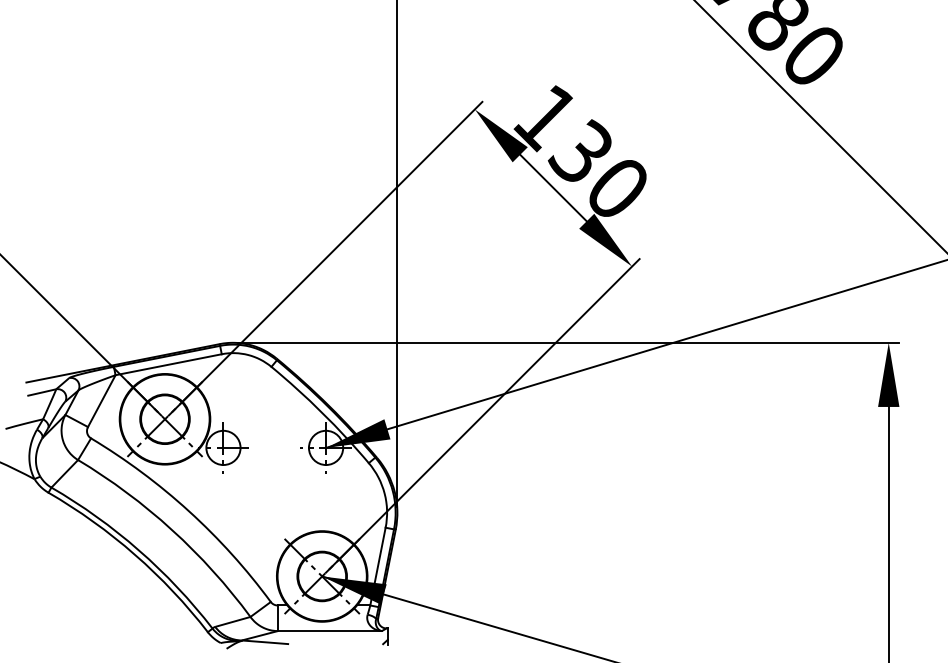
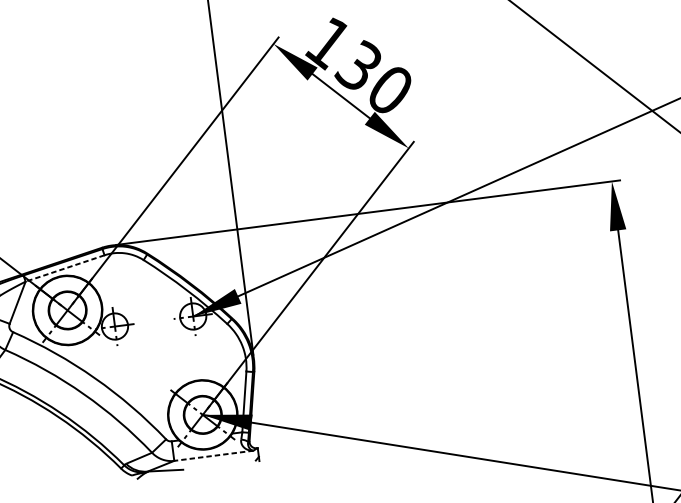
line: (168, 364) -> (64, 268), solid -> dashed
line: (329, 631) -> (213, 456), solid -> dashed

